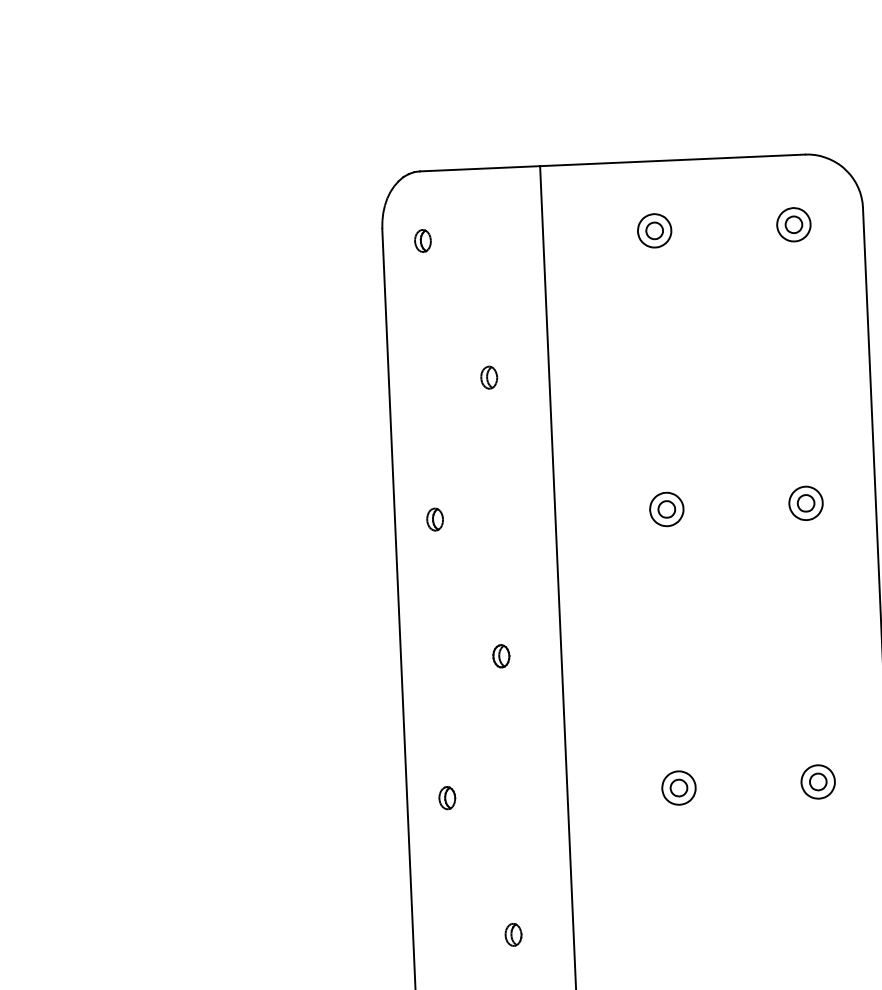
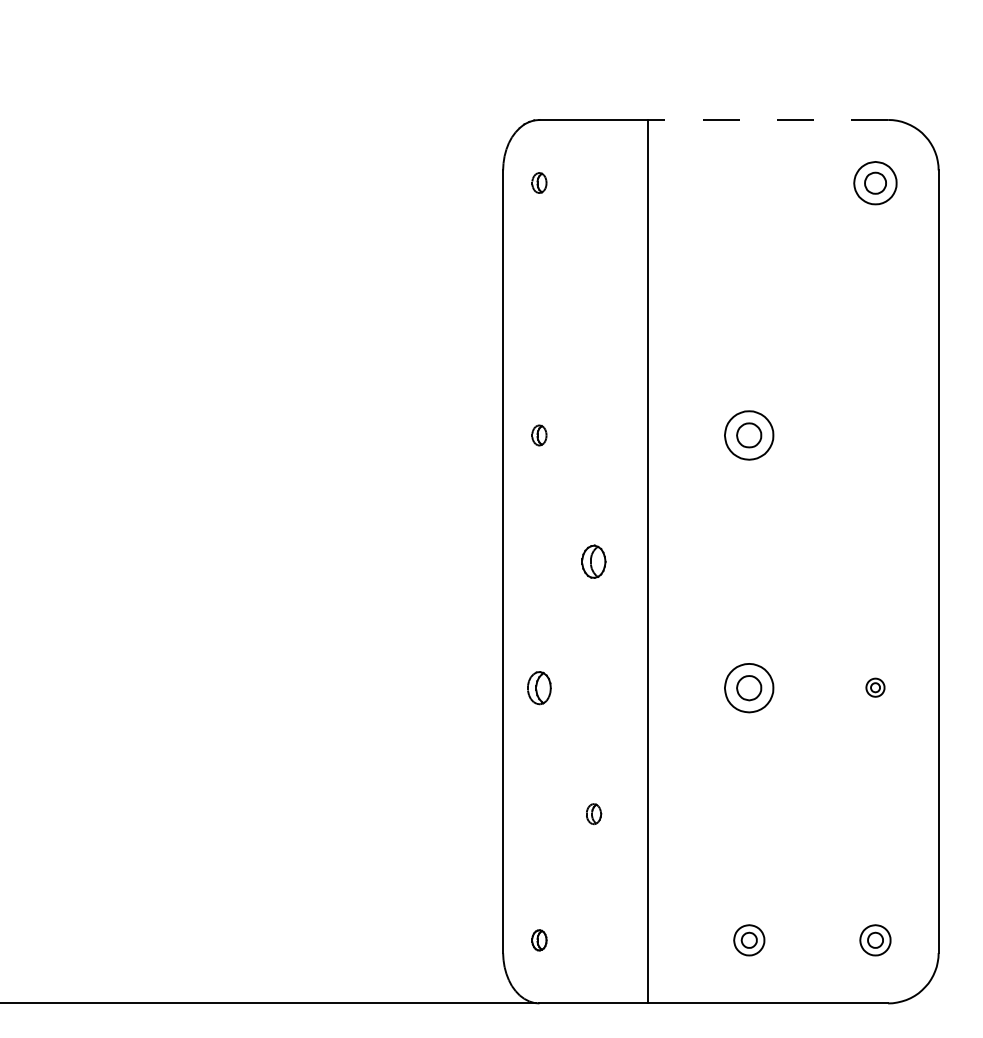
line: (672, 159) -> (768, 119), solid -> dashed
part: (793, 224) -> (875, 182), size x1.4
part: (654, 230) -> (749, 182), removed
part: (489, 377) -> (594, 309), removed
part: (806, 503) -> (875, 435), removed
part: (667, 509) -> (749, 435), size x1.6
part: (500, 656) -> (593, 561), size x1.6
part: (818, 781) -> (875, 687), size x0.6
part: (679, 787) -> (749, 687), size x1.6
part: (447, 797) -> (539, 687), size x1.6

